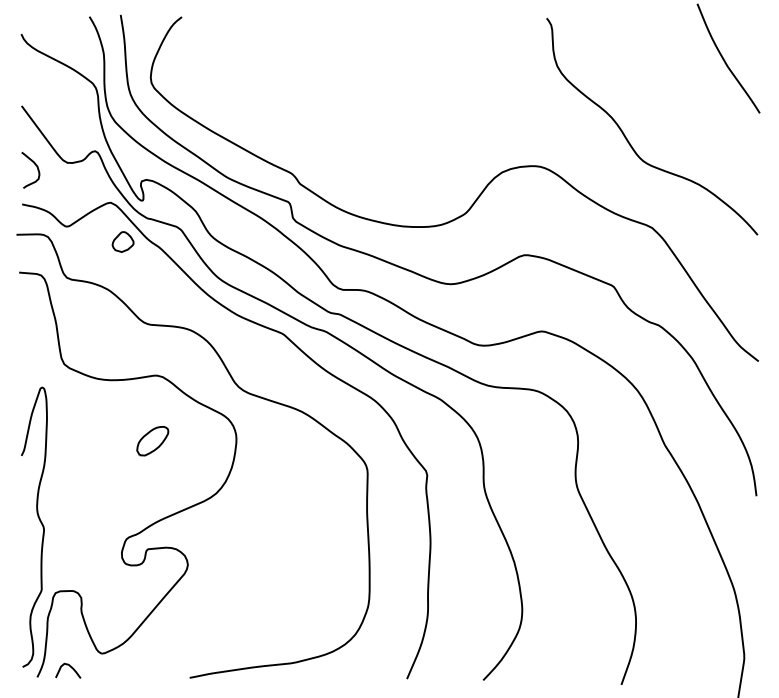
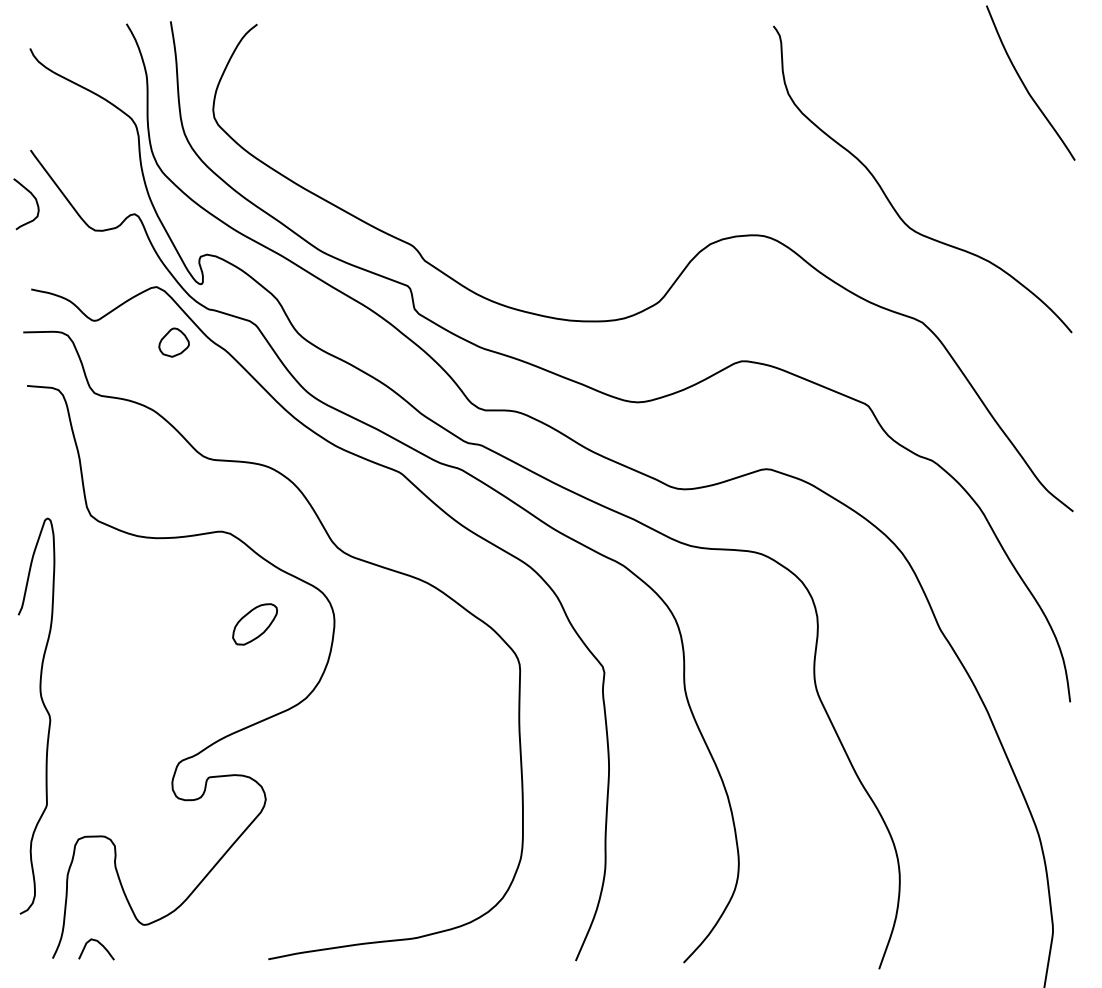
curve: (37, 168) -> (35, 201), moved
part: (152, 441) -> (254, 624), moved
curve: (39, 521) -> (44, 708), moved

